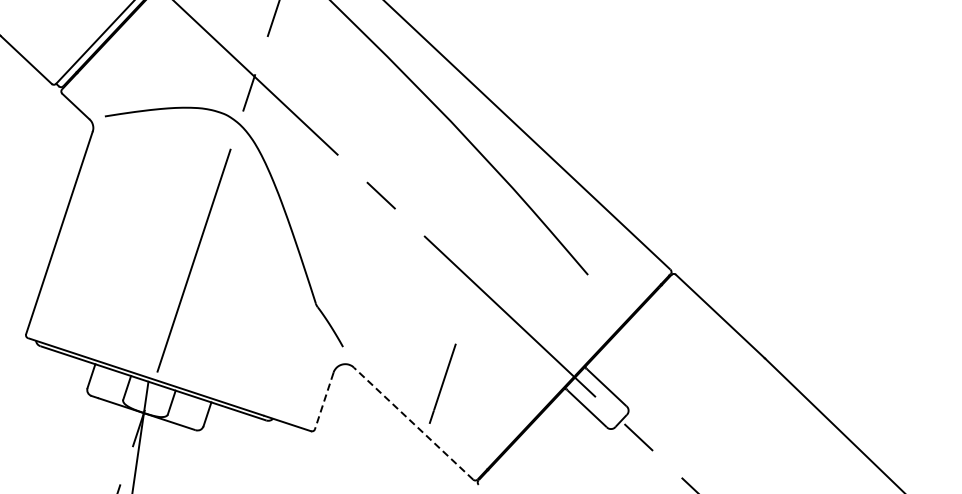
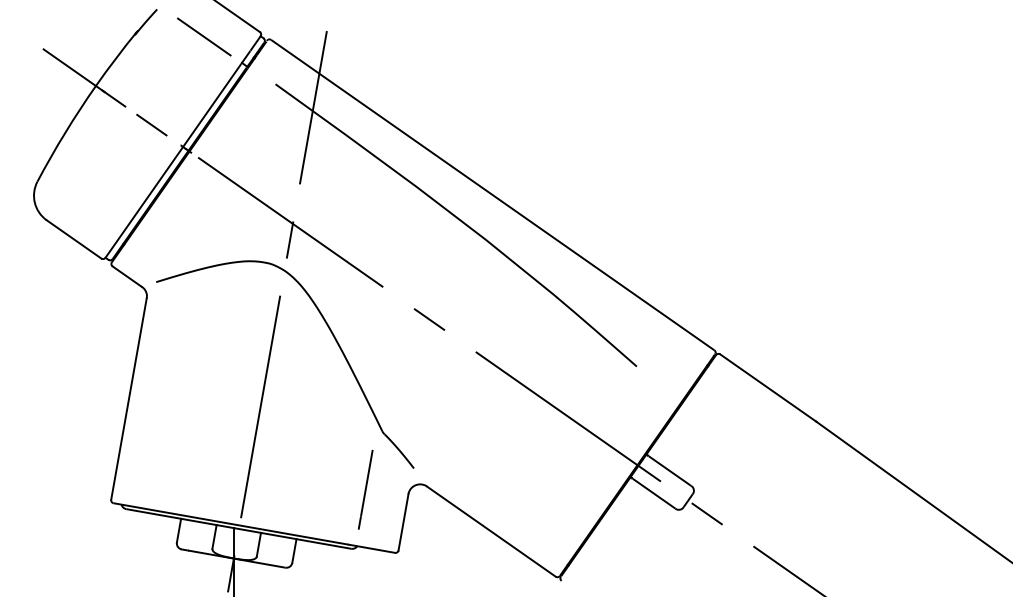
line: (442, 383) -> (365, 489), moved
line: (324, 401) -> (403, 522), dashed -> solid
line: (413, 423) -> (491, 531), dashed -> solid

